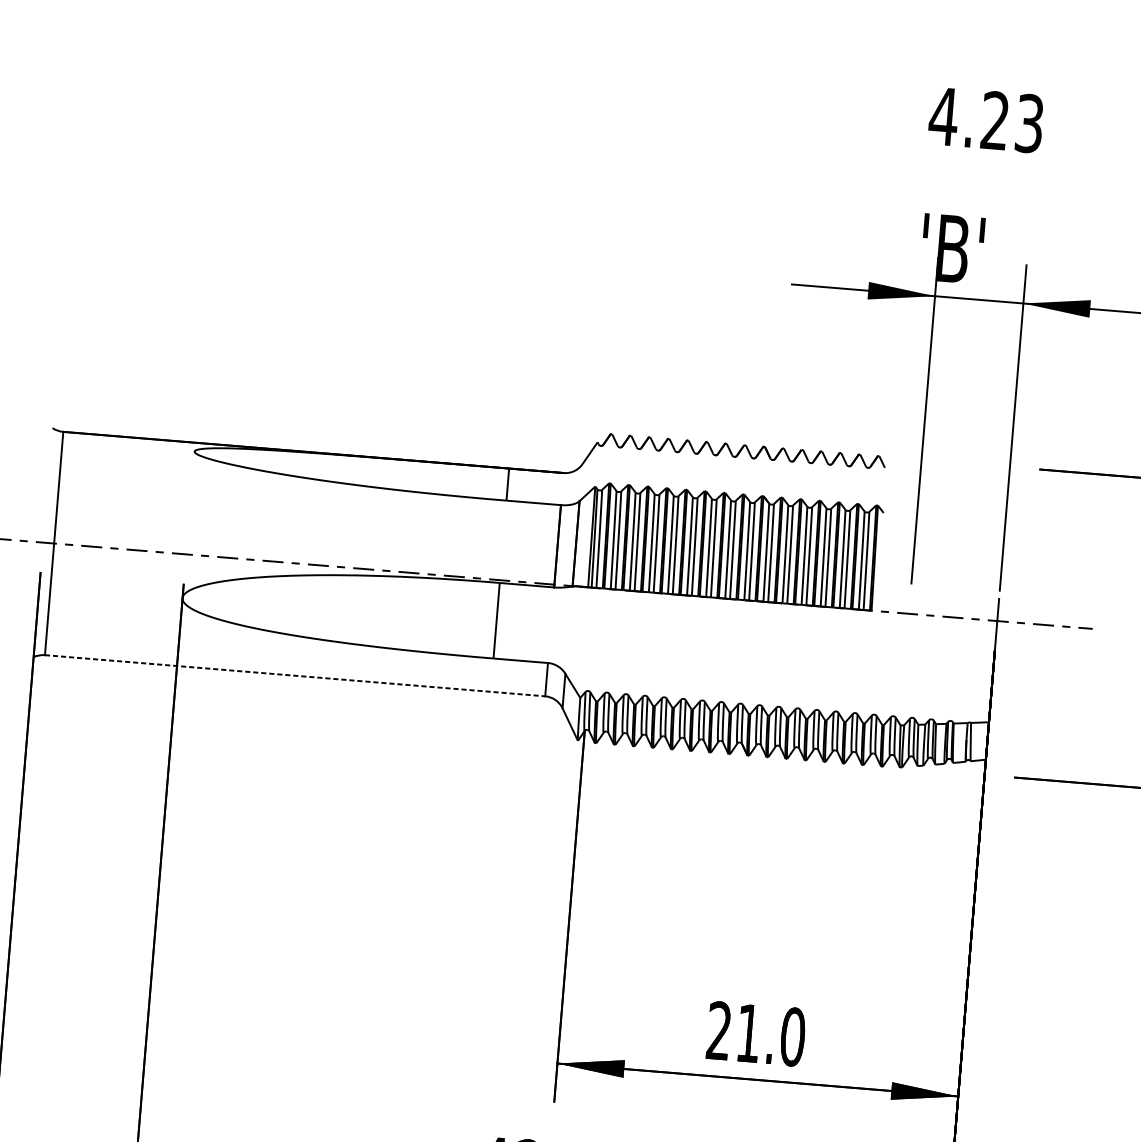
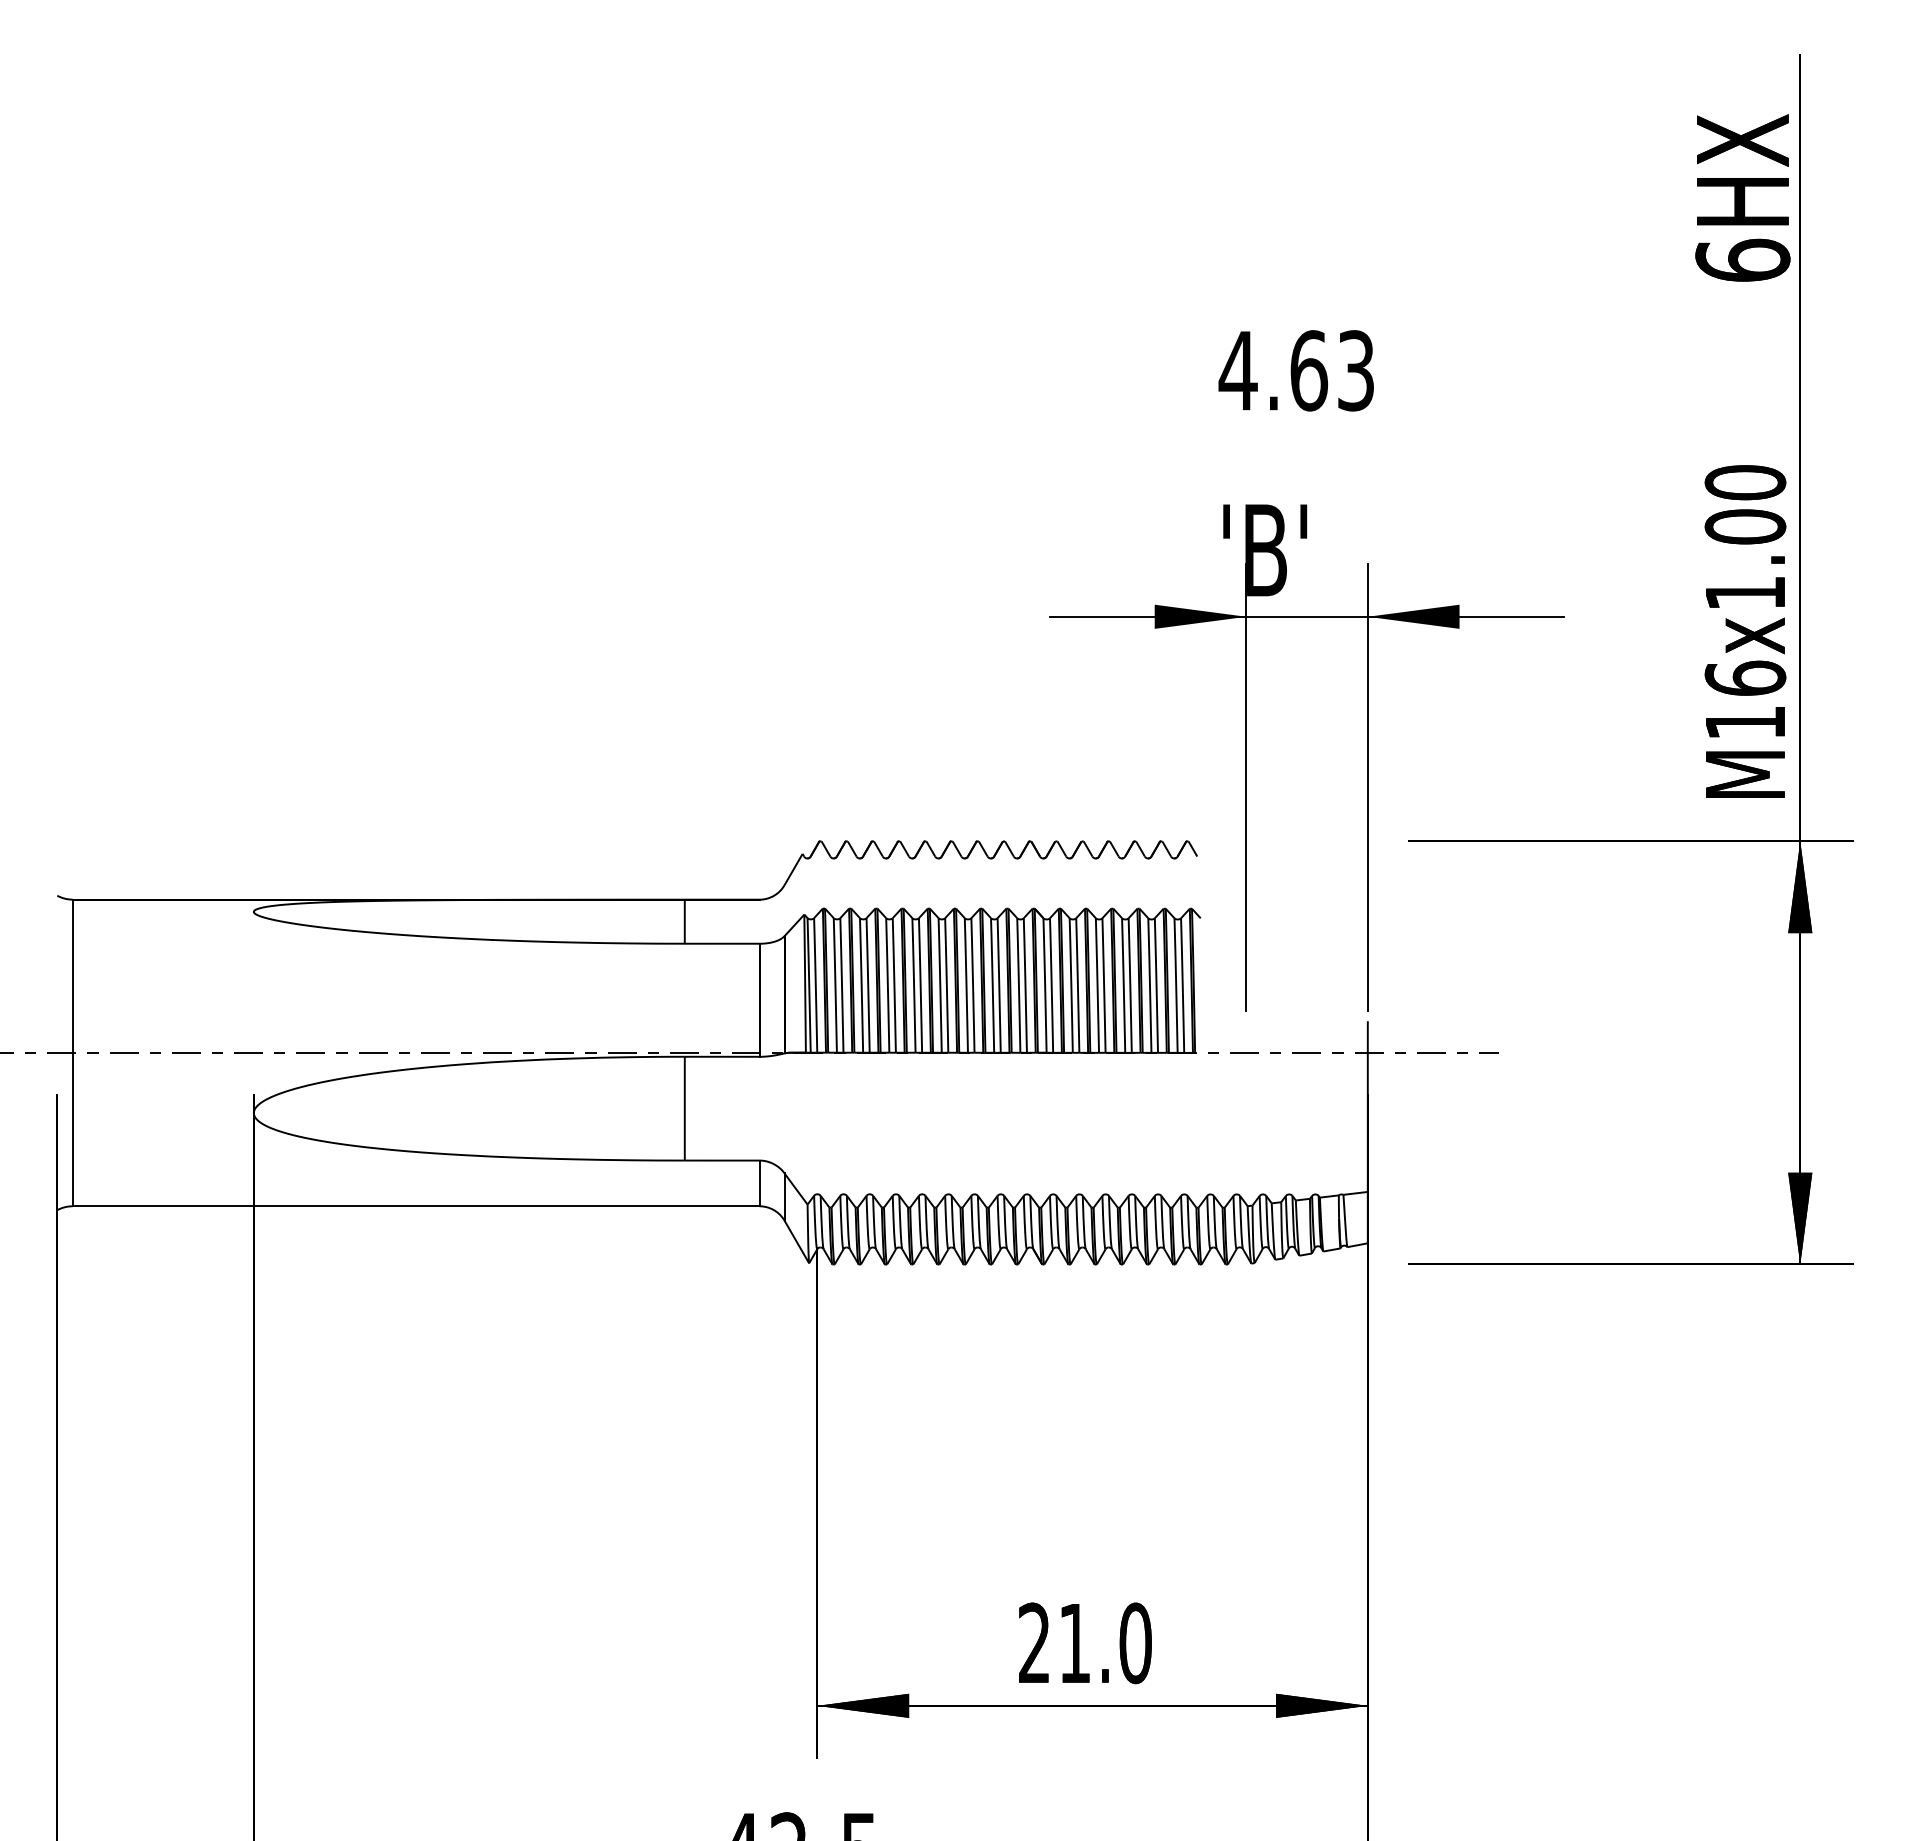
text: (995, 120) -> (1309, 370), 4.23 -> 4.63
line: (295, 675) -> (416, 1206), dashed -> solid

